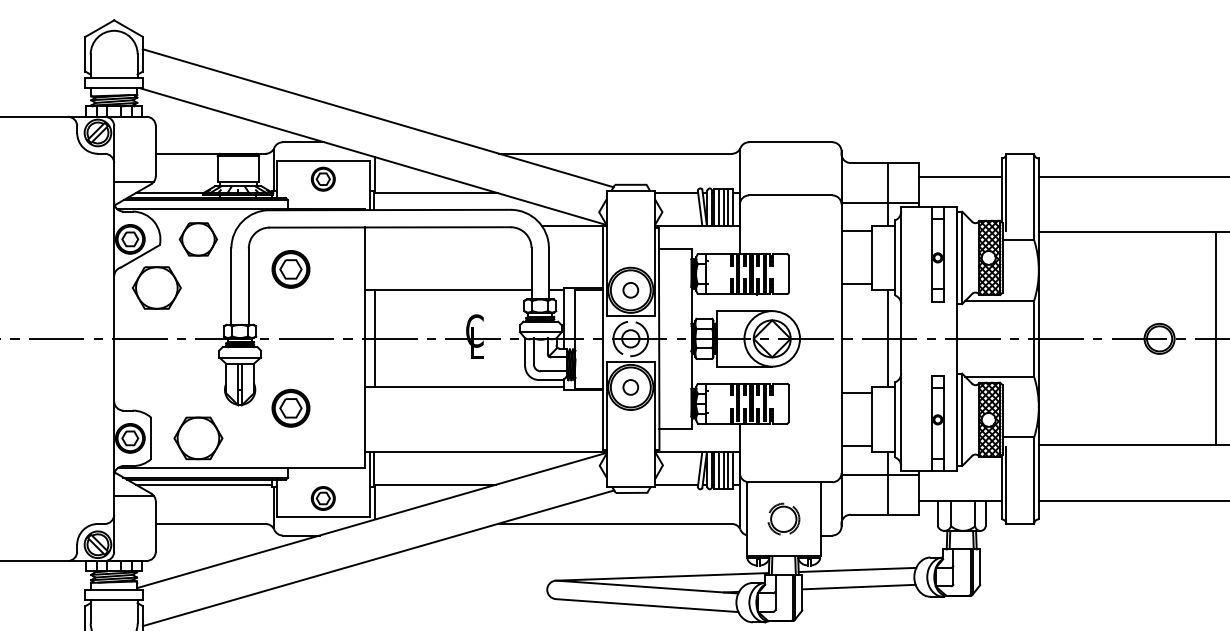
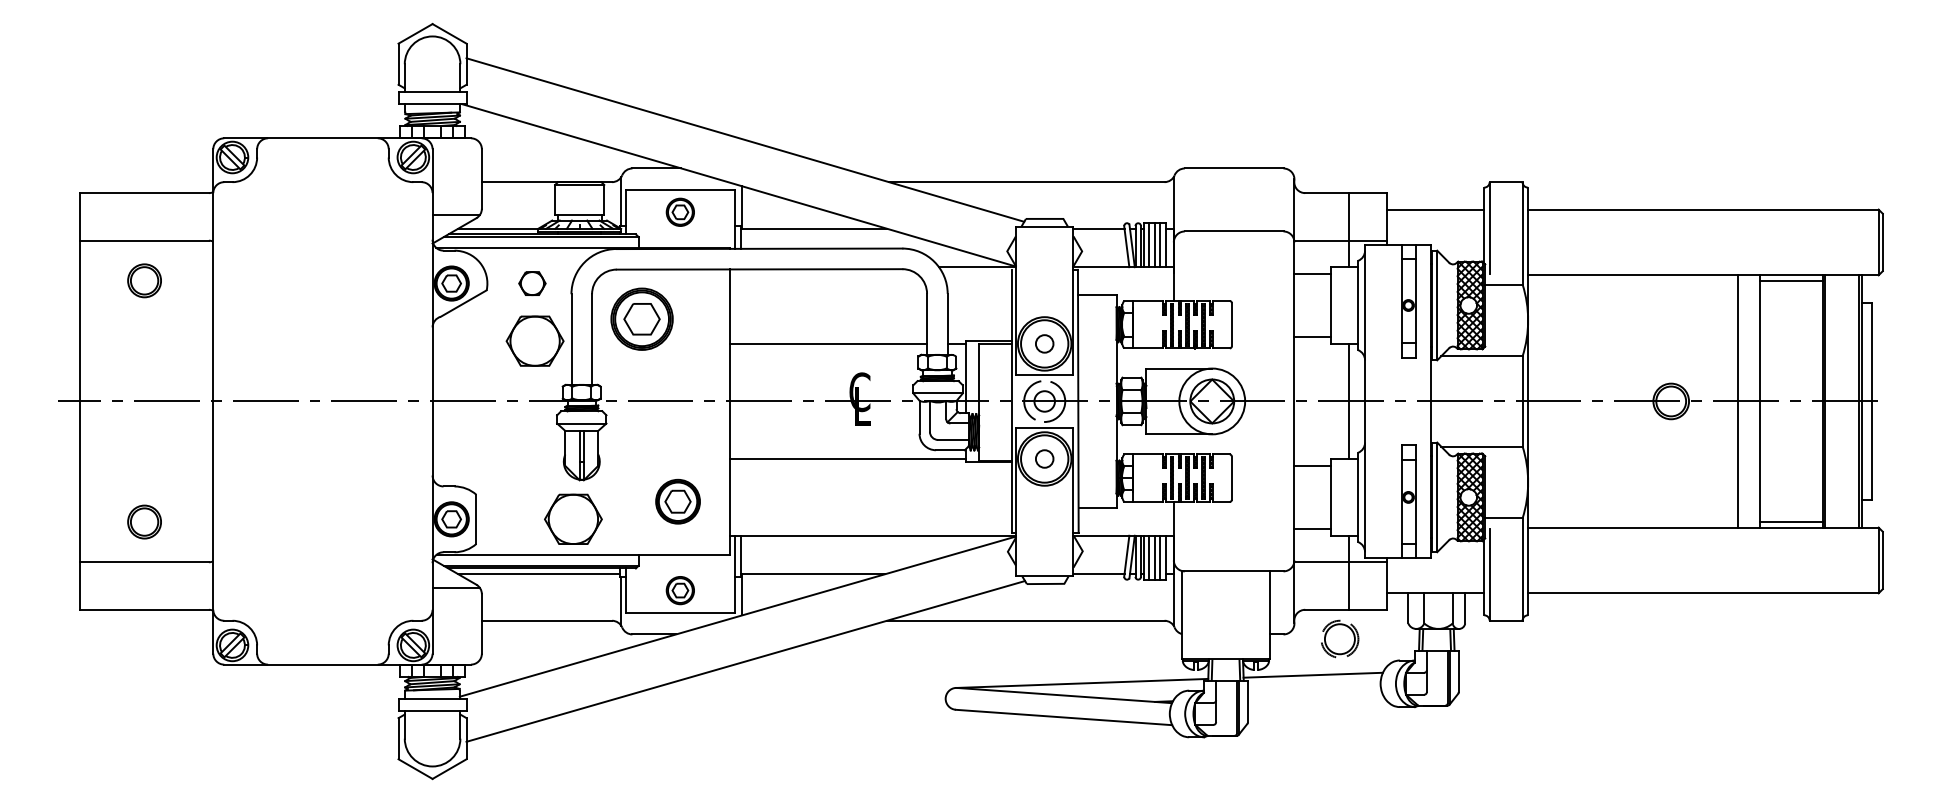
part: (198, 239) -> (532, 283), size x0.6
part: (290, 268) -> (641, 318), size x1.4
part: (156, 287) -> (534, 340), moved
line: (375, 338) -> (742, 401), removed
part: (290, 408) -> (677, 501), moved
part: (198, 437) -> (573, 518), moved
part: (784, 518) -> (1340, 638), moved
line: (858, 587) -> (1314, 695), removed

